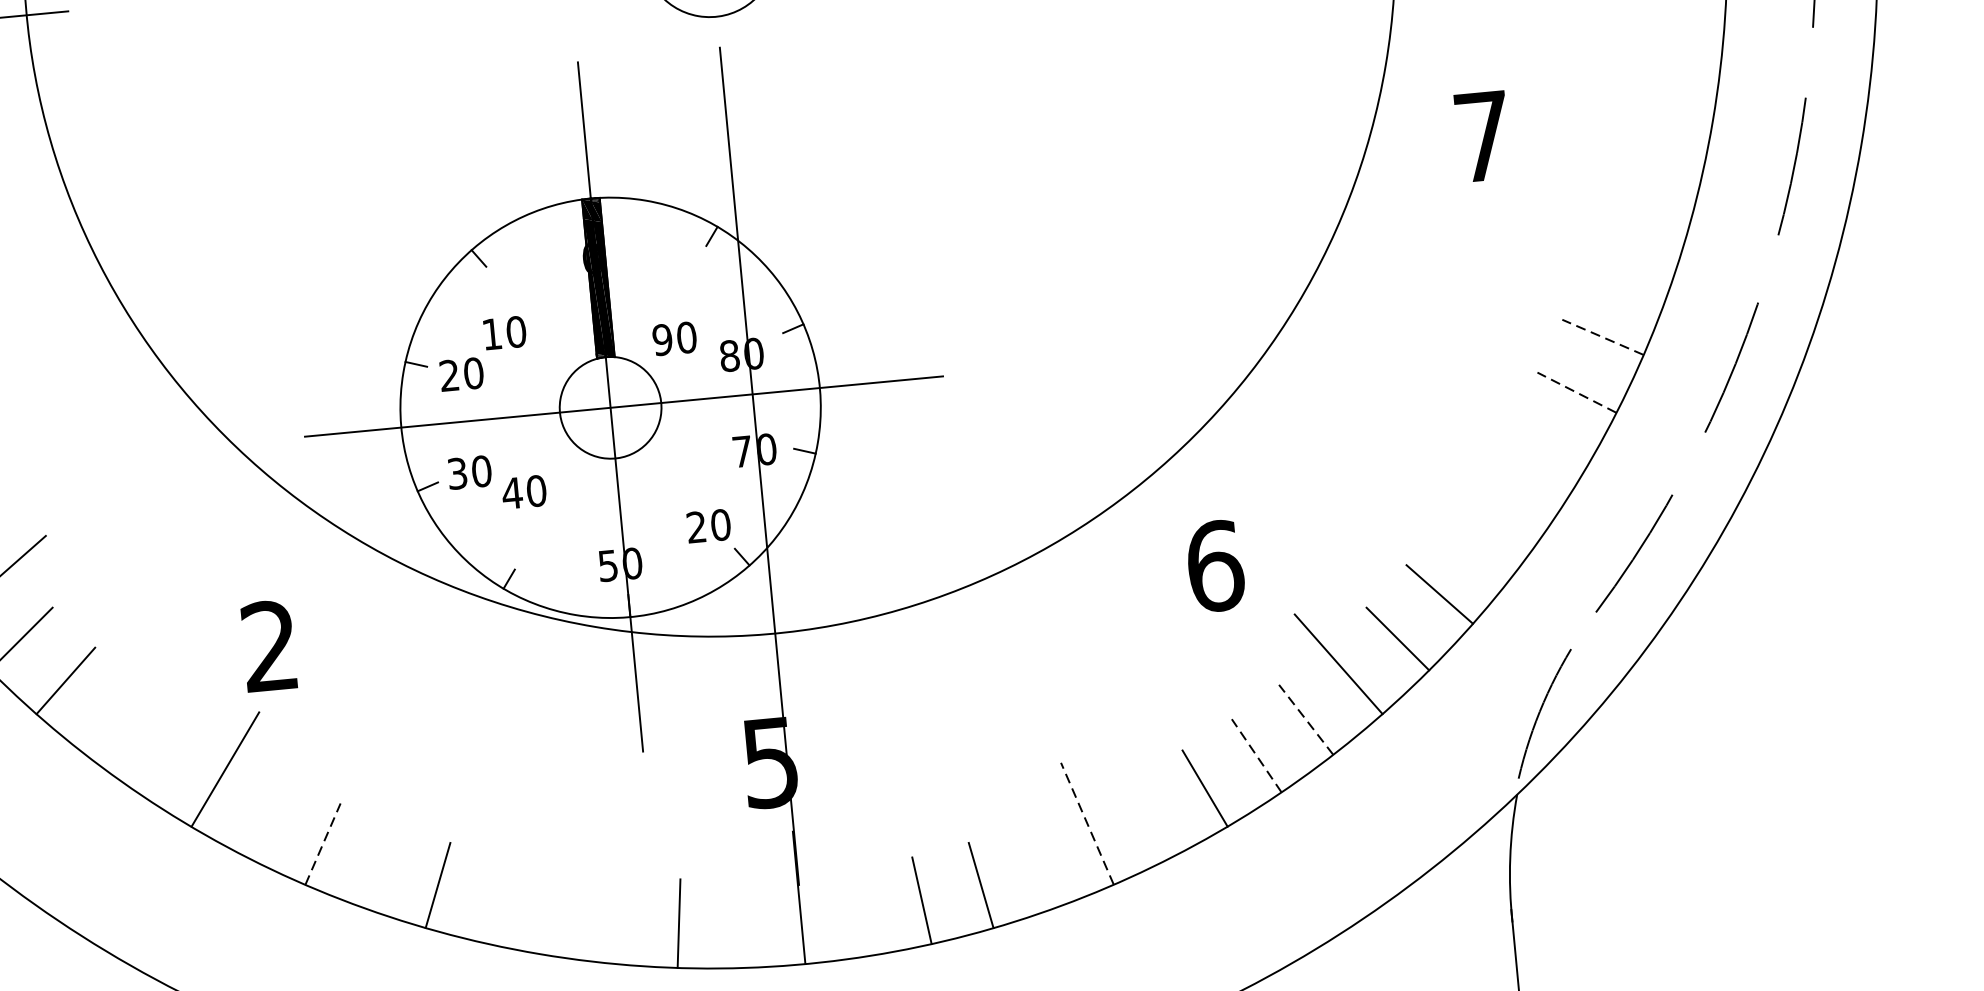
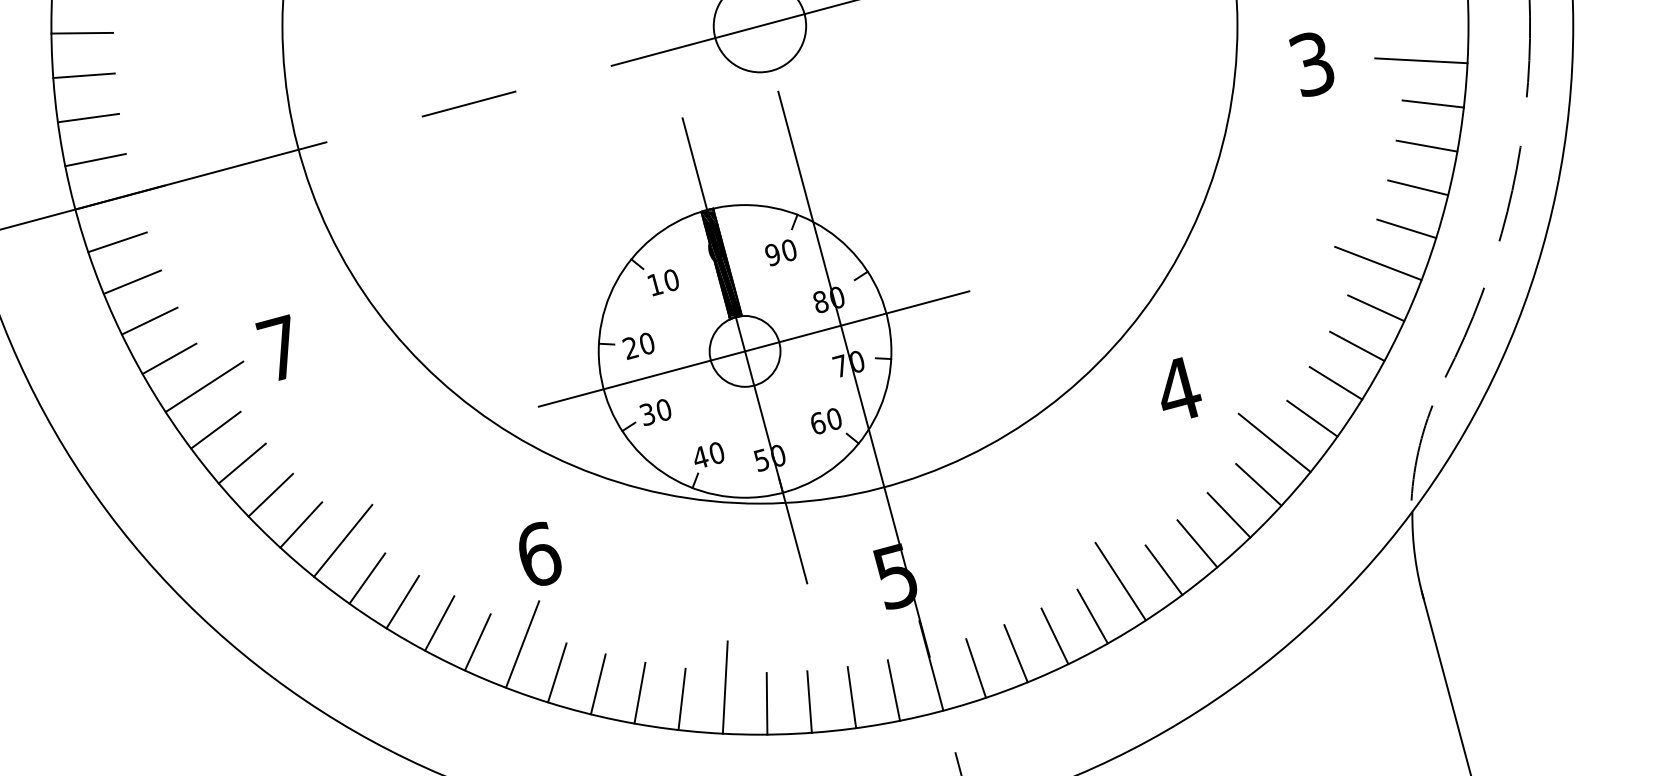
text: (1480, 134) -> (1310, 62), 7 -> 3
line: (1638, 157) -> (1421, 60), added
line: (1643, 221) -> (1432, 103), added
line: (1624, 279) -> (1426, 145), added
text: (503, 332) -> (662, 282), moved
line: (1603, 336) -> (1418, 187), dashed -> solid
text: (673, 338) -> (780, 252), moved
line: (1576, 392) -> (1406, 228), dashed -> solid
line: (1528, 435) -> (1378, 263), added
text: (525, 491) -> (709, 454), moved
line: (1515, 498) -> (1376, 308), added
text: (695, 527) -> (817, 423), 20 -> 60
line: (1479, 546) -> (1357, 345), added
text: (1216, 565) -> (1179, 389), 6 -> 4
text: (269, 647) -> (538, 555), 2 -> 6
line: (112, 719) -> (439, 623), added
line: (1305, 719) -> (1258, 484), dashed -> solid
line: (161, 755) -> (477, 642), added
line: (1257, 756) -> (1229, 515), dashed -> solid
line: (1150, 816) -> (1163, 569), added
line: (268, 817) -> (557, 672), added
line: (1087, 823) -> (1120, 581), dashed -> solid
line: (323, 844) -> (598, 684), dashed -> solid
line: (379, 865) -> (639, 692), added
line: (1039, 866) -> (1092, 616), added
line: (500, 878) -> (724, 687), added
line: (556, 911) -> (766, 703), added
line: (860, 912) -> (975, 668), added
line: (617, 918) -> (809, 701), added
line: (739, 923) -> (893, 690), added

